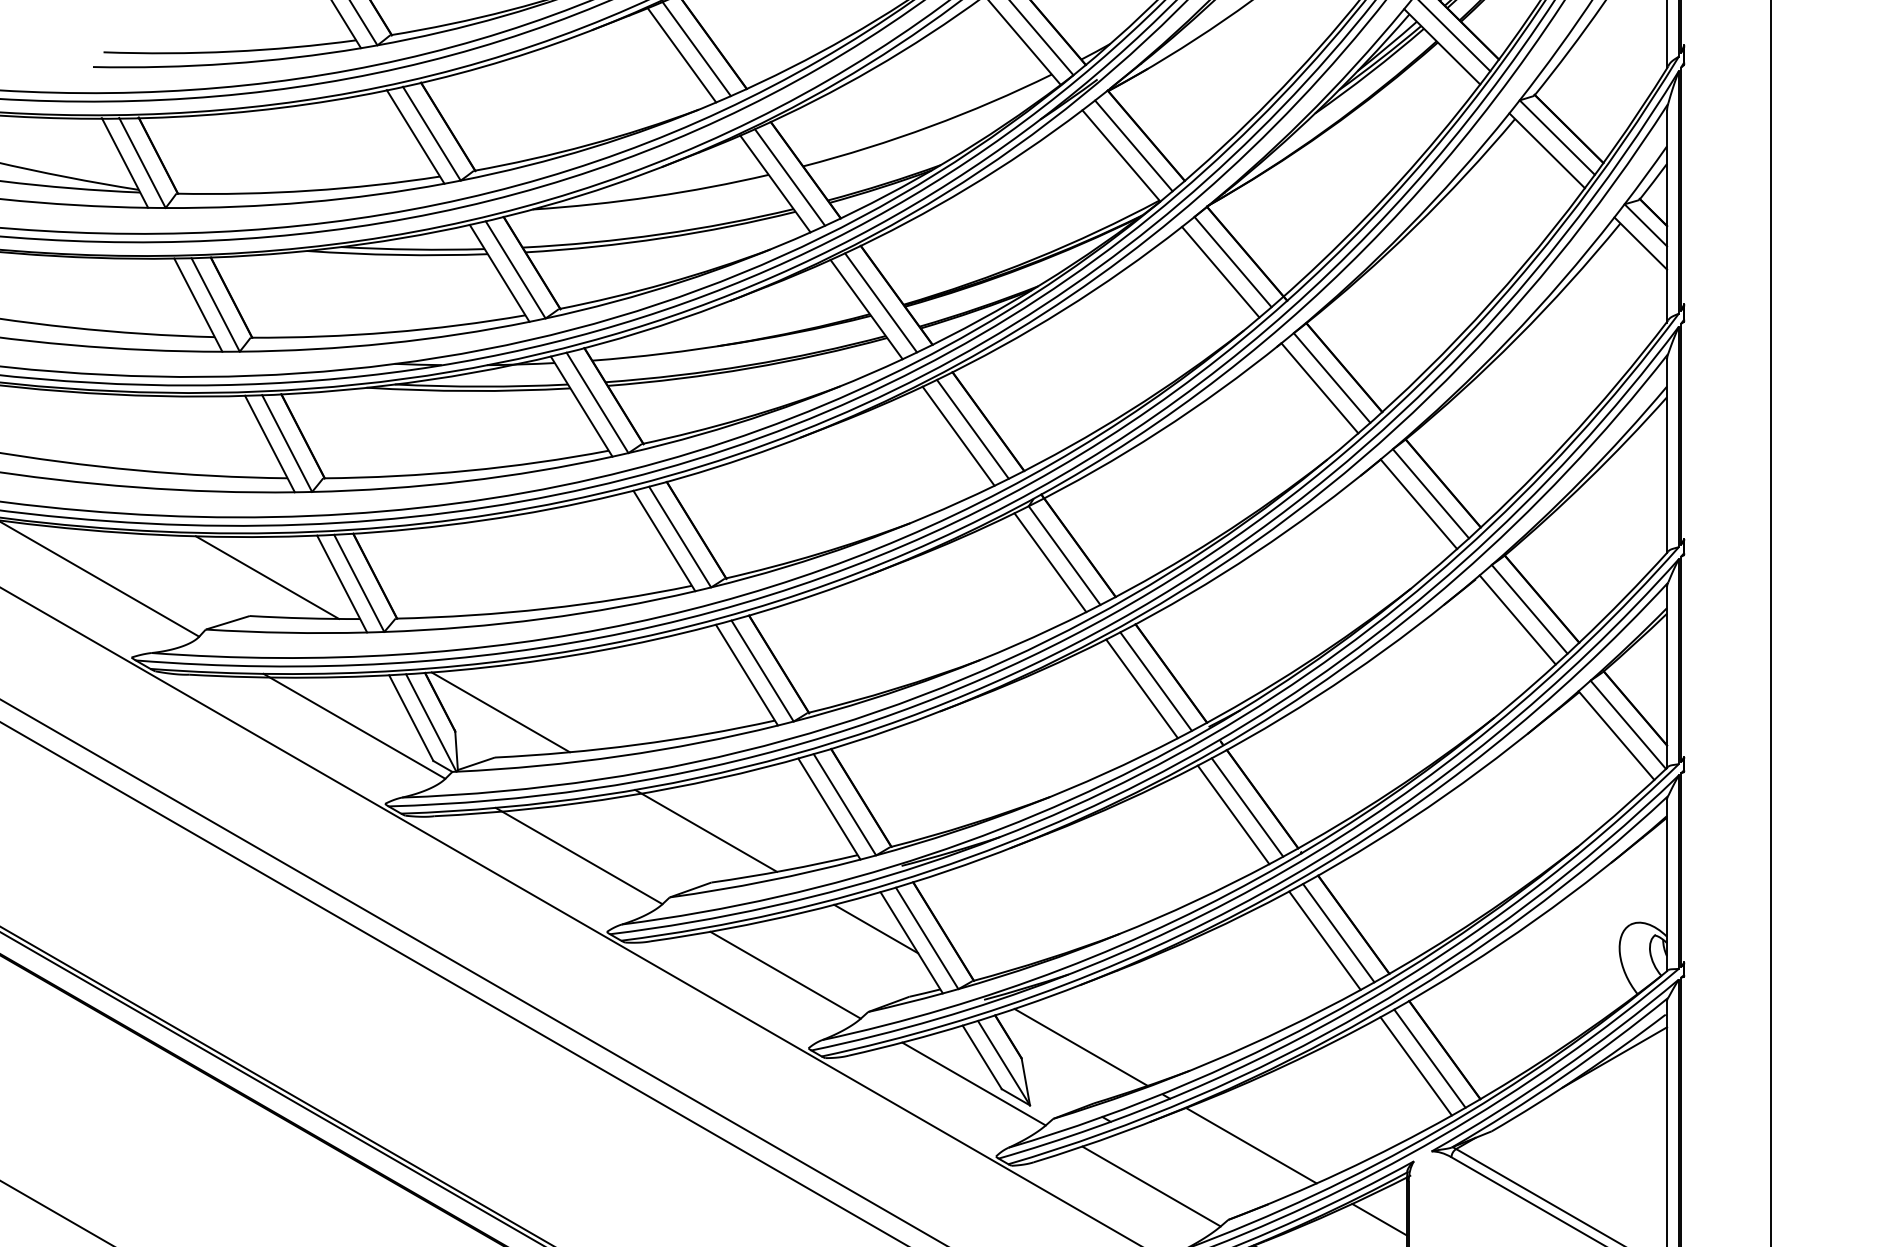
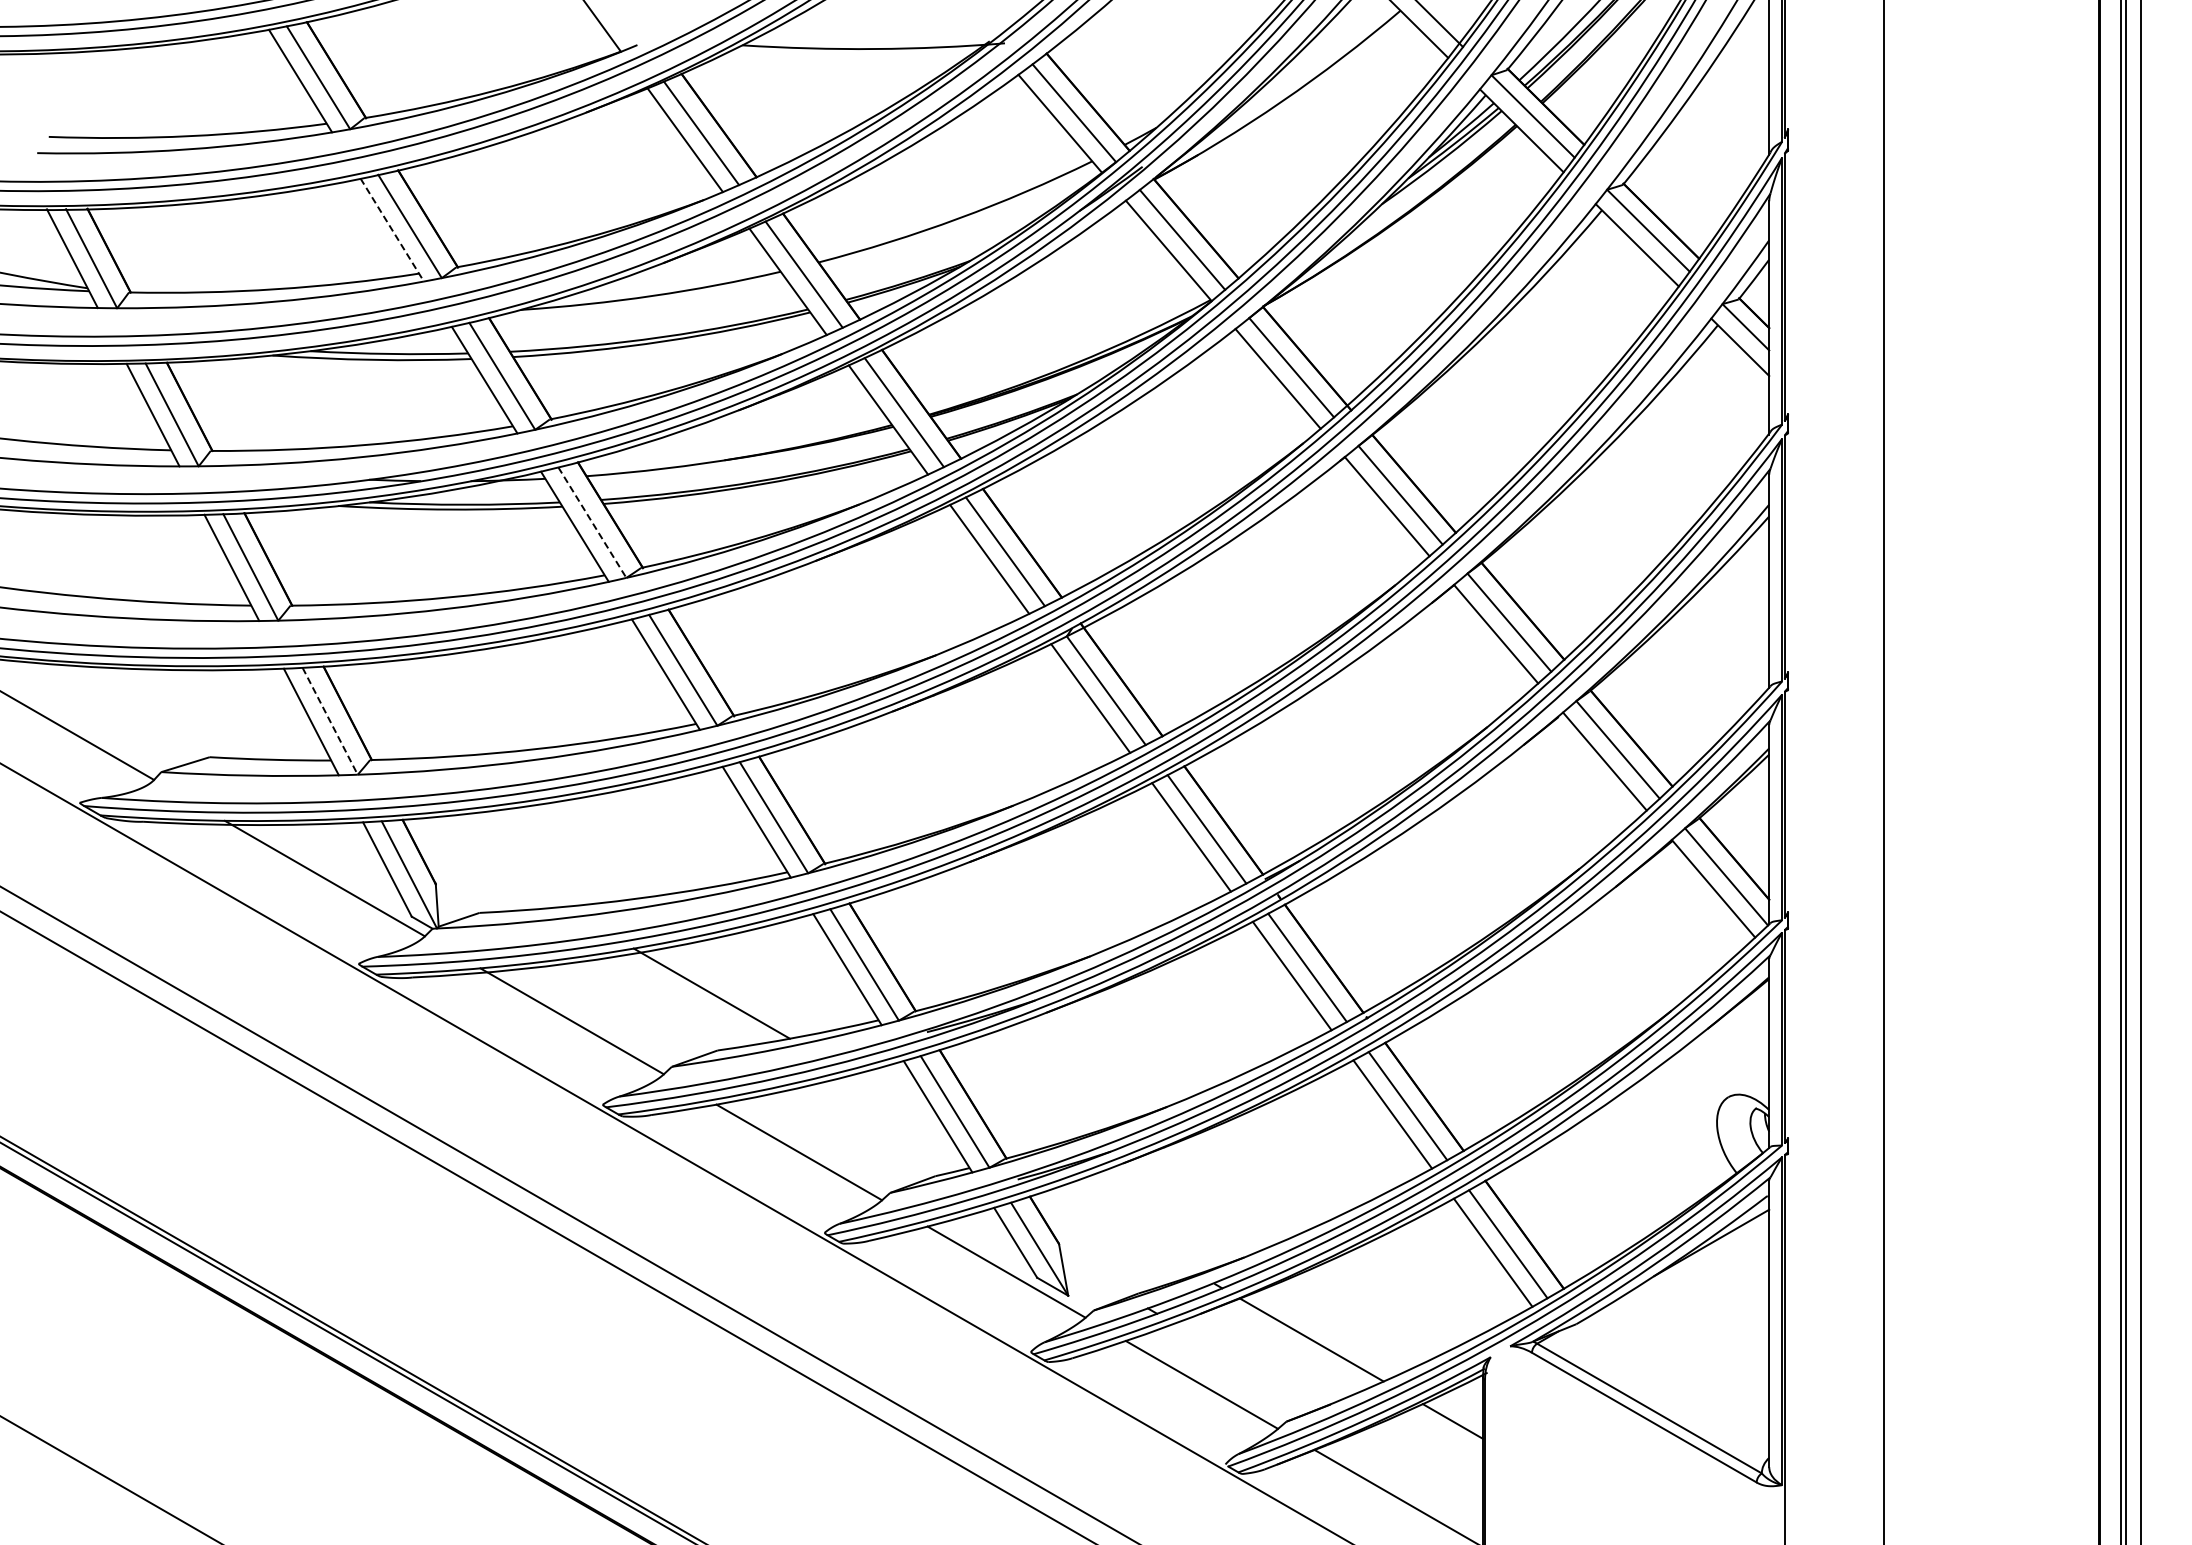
line: (415, 137) -> (392, 230), solid -> dashed
line: (597, 402) -> (592, 522), solid -> dashed
line: (266, 577) -> (228, 714), removed
line: (359, 583) -> (330, 721), solid -> dashed
line: (500, 712) -> (485, 863), removed
line: (875, 928) -> (898, 1101), removed
line: (1081, 1047) -> (1124, 1231), removed

